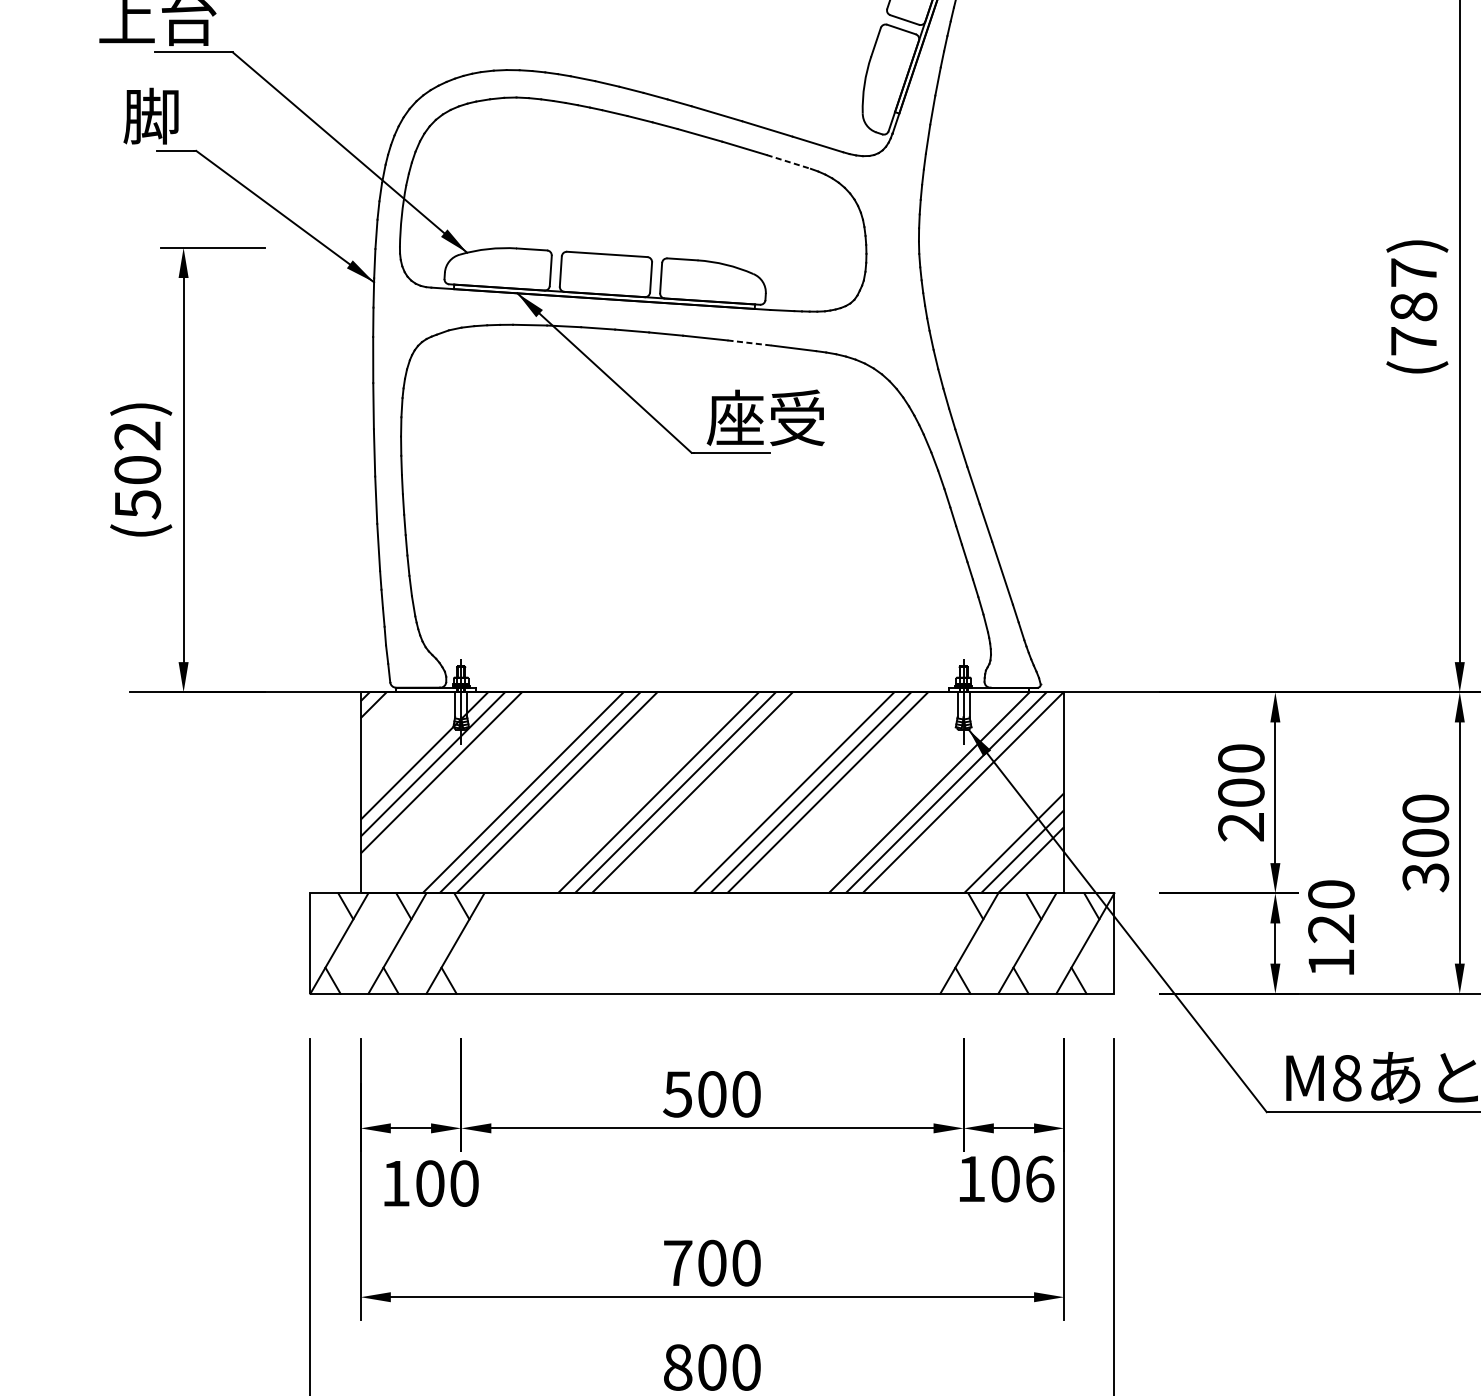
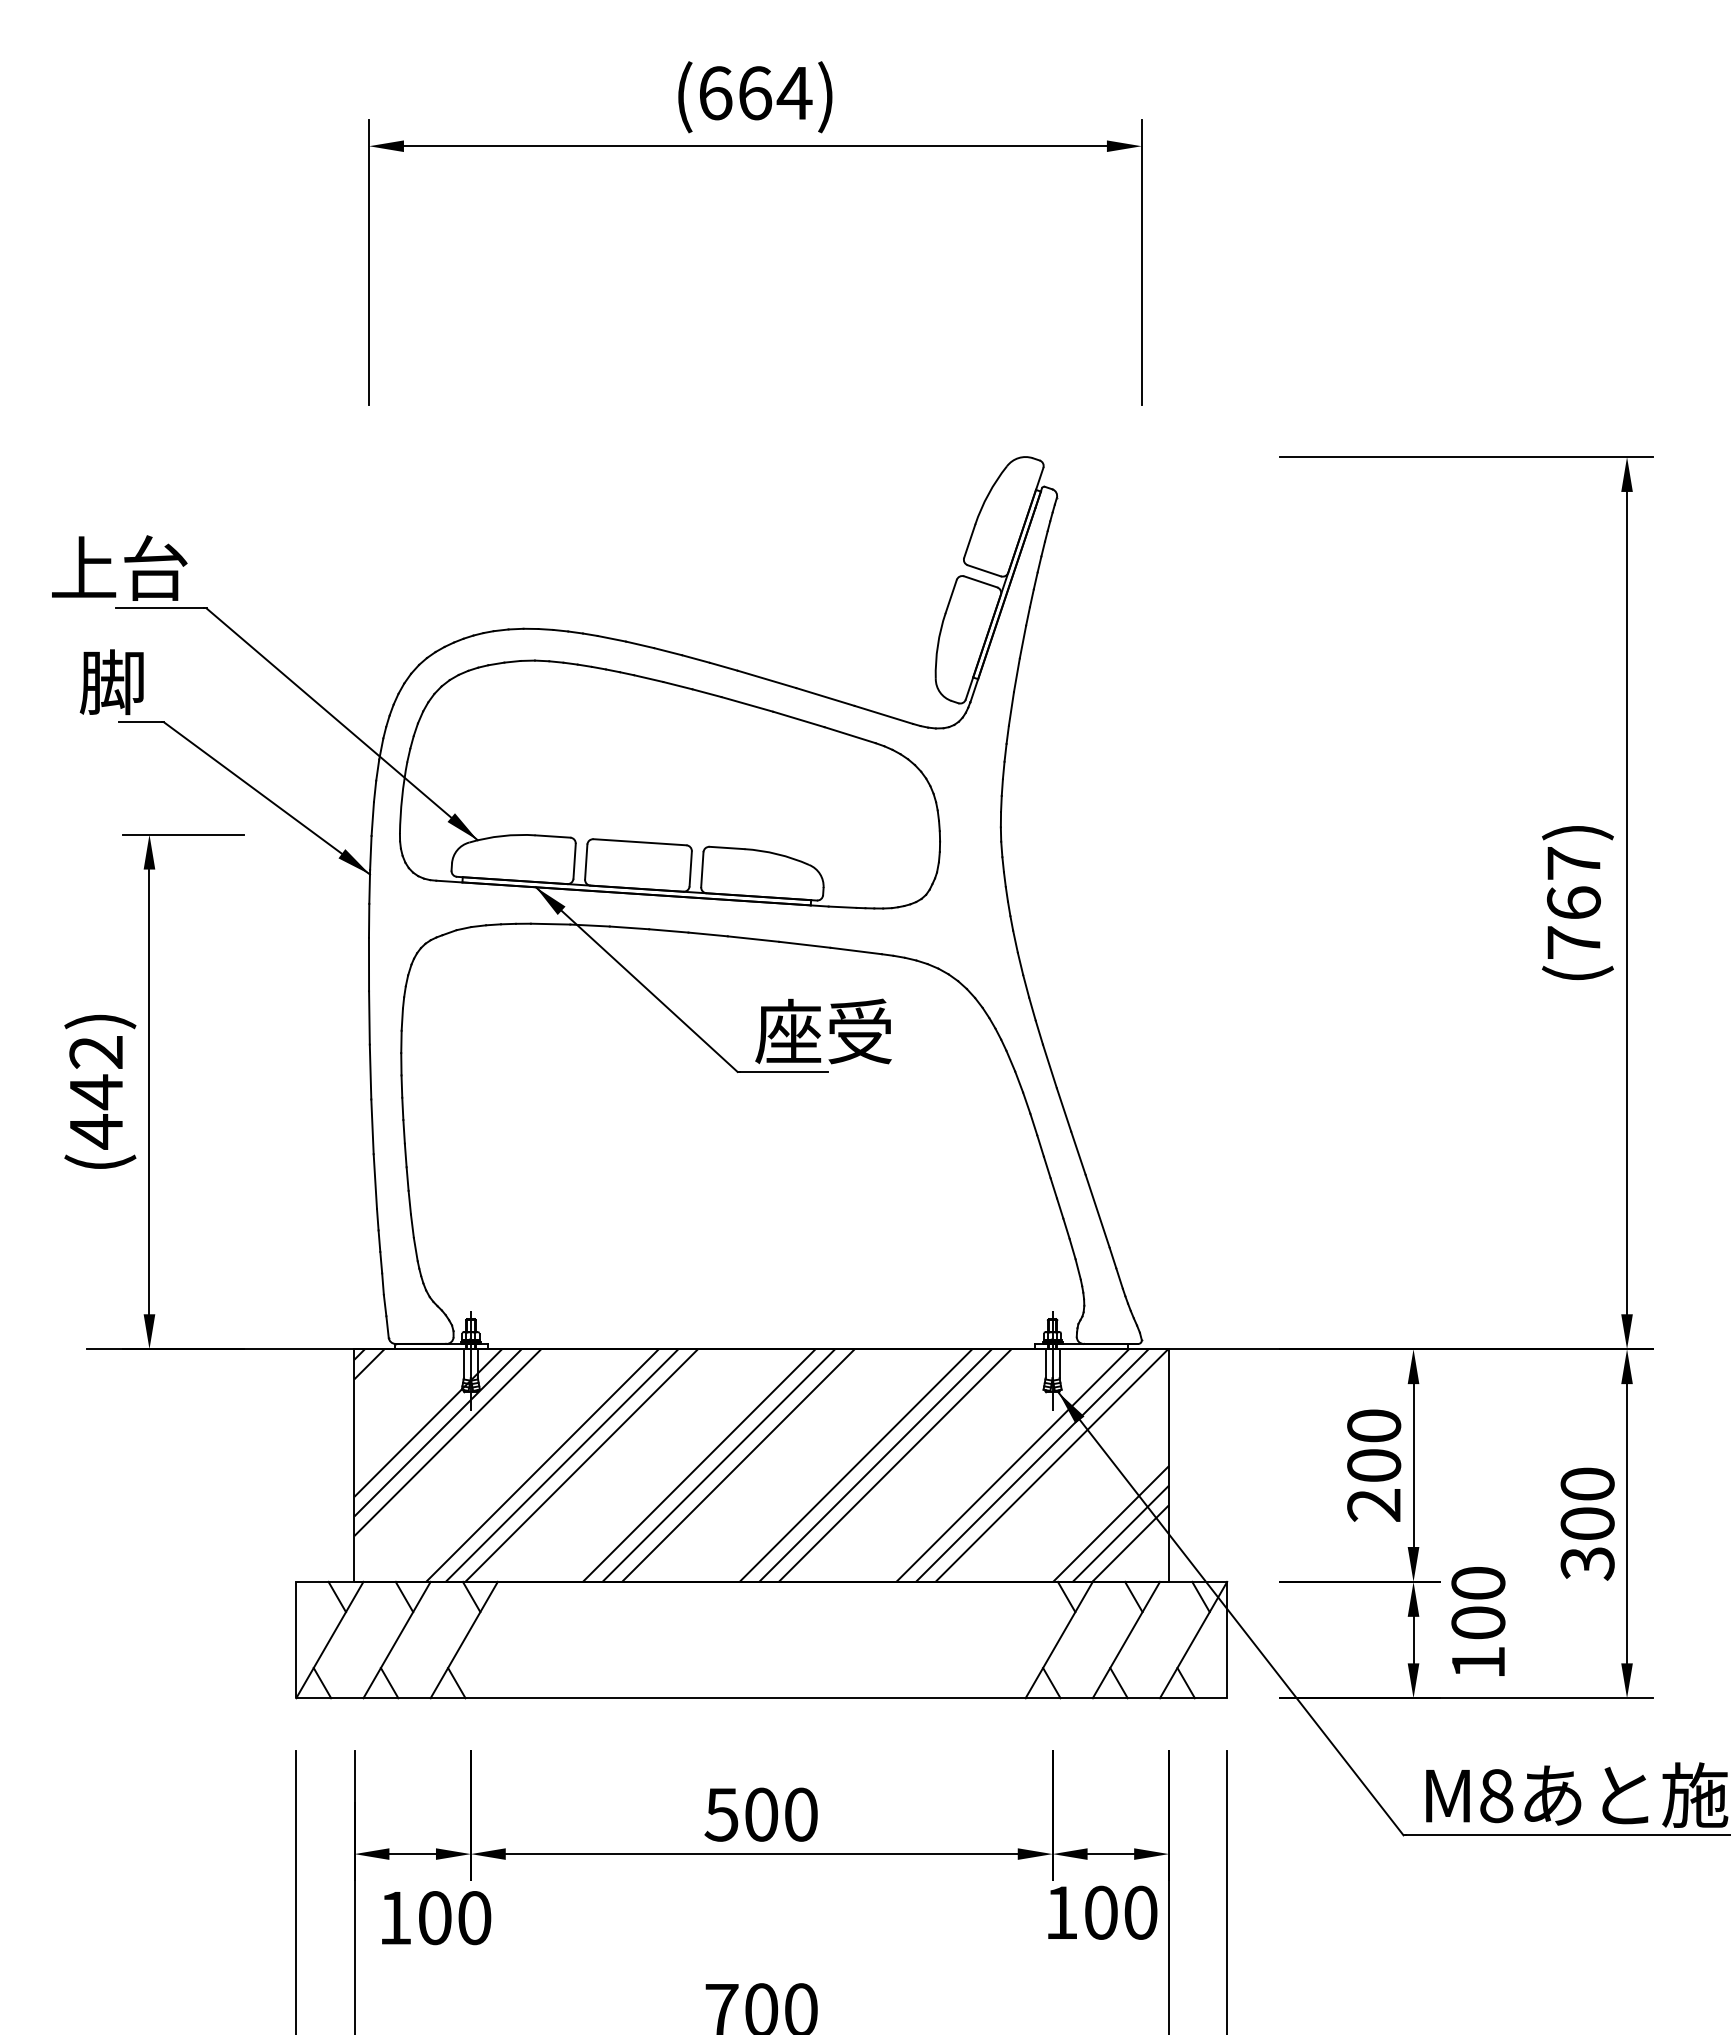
line: (789, 162) -> (850, 735), dashed -> solid
text: (1413, 306) -> (1573, 902), (787) -> (767)
line: (749, 342) -> (804, 944), dashed -> solid
text: (137, 486) -> (96, 1111), (502) -> (442)
text: (1331, 928) -> (1478, 1622), 120 -> 100
text: (1039, 1178) -> (1140, 1912), 106 -> 100

